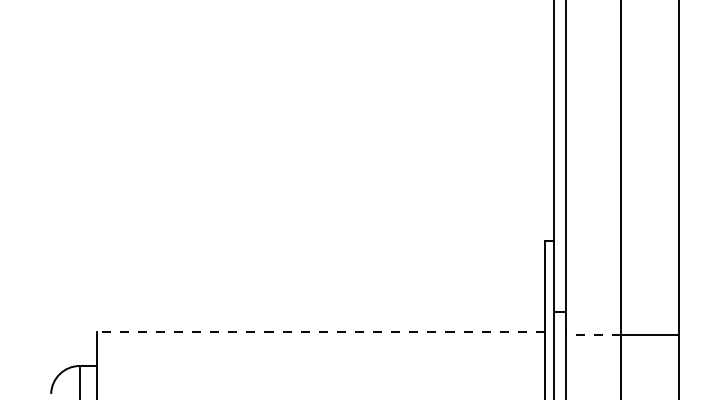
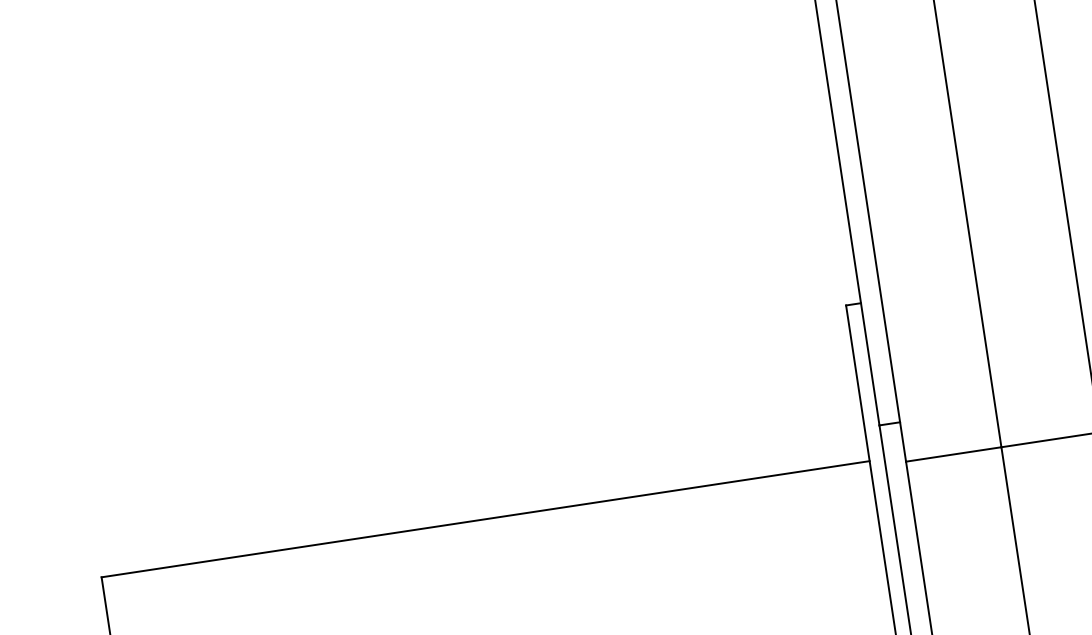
line: (320, 331) -> (484, 519), dashed -> solid
line: (593, 334) -> (953, 453), dashed -> solid

